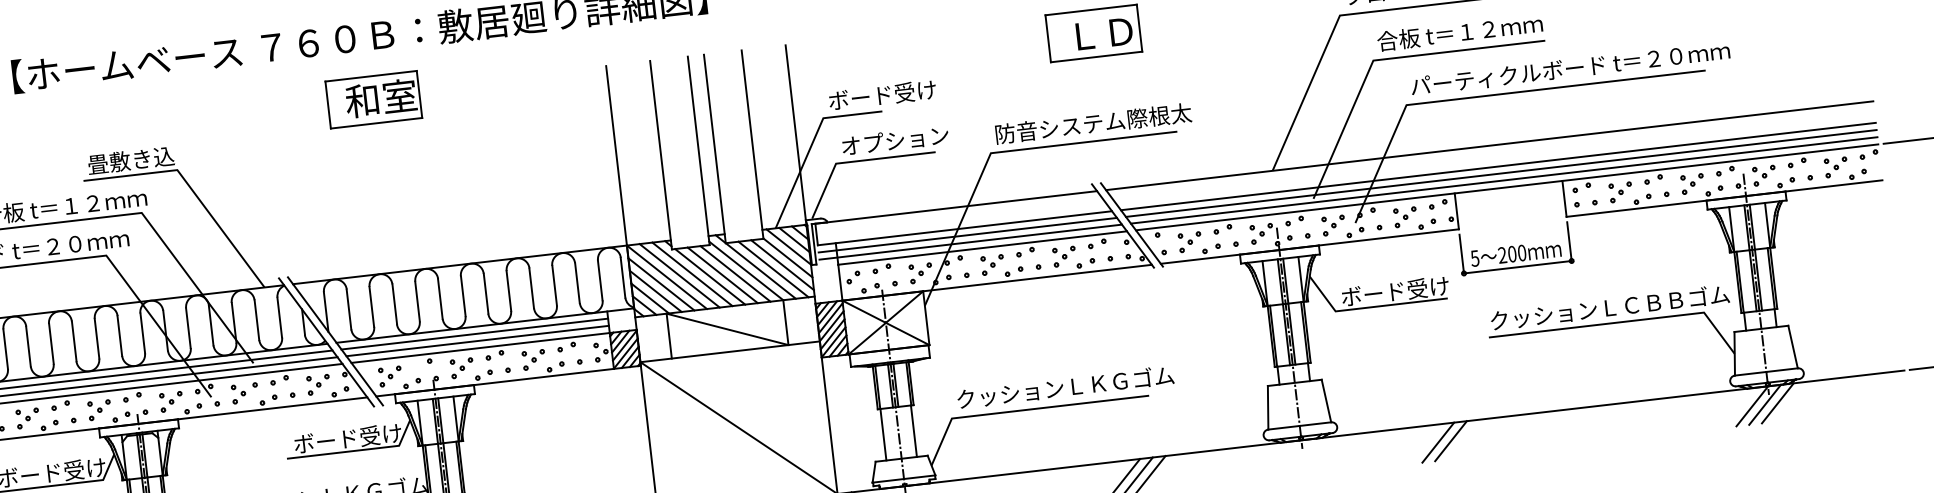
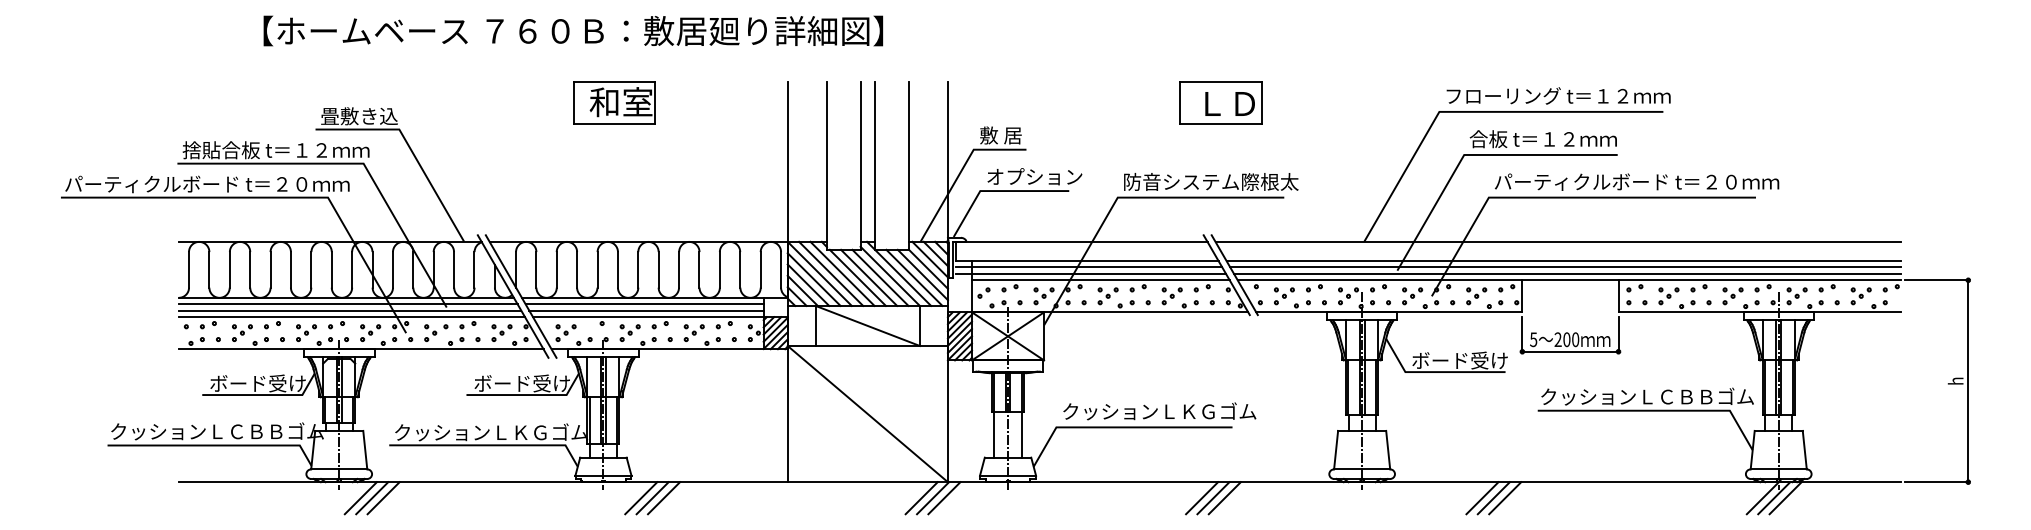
text: (881, 95) -> (1027, 135), ボード受け -> 敷 居
part: (373, 99) -> (614, 102), moved
line: (1464, 440) -> (1505, 498), added

